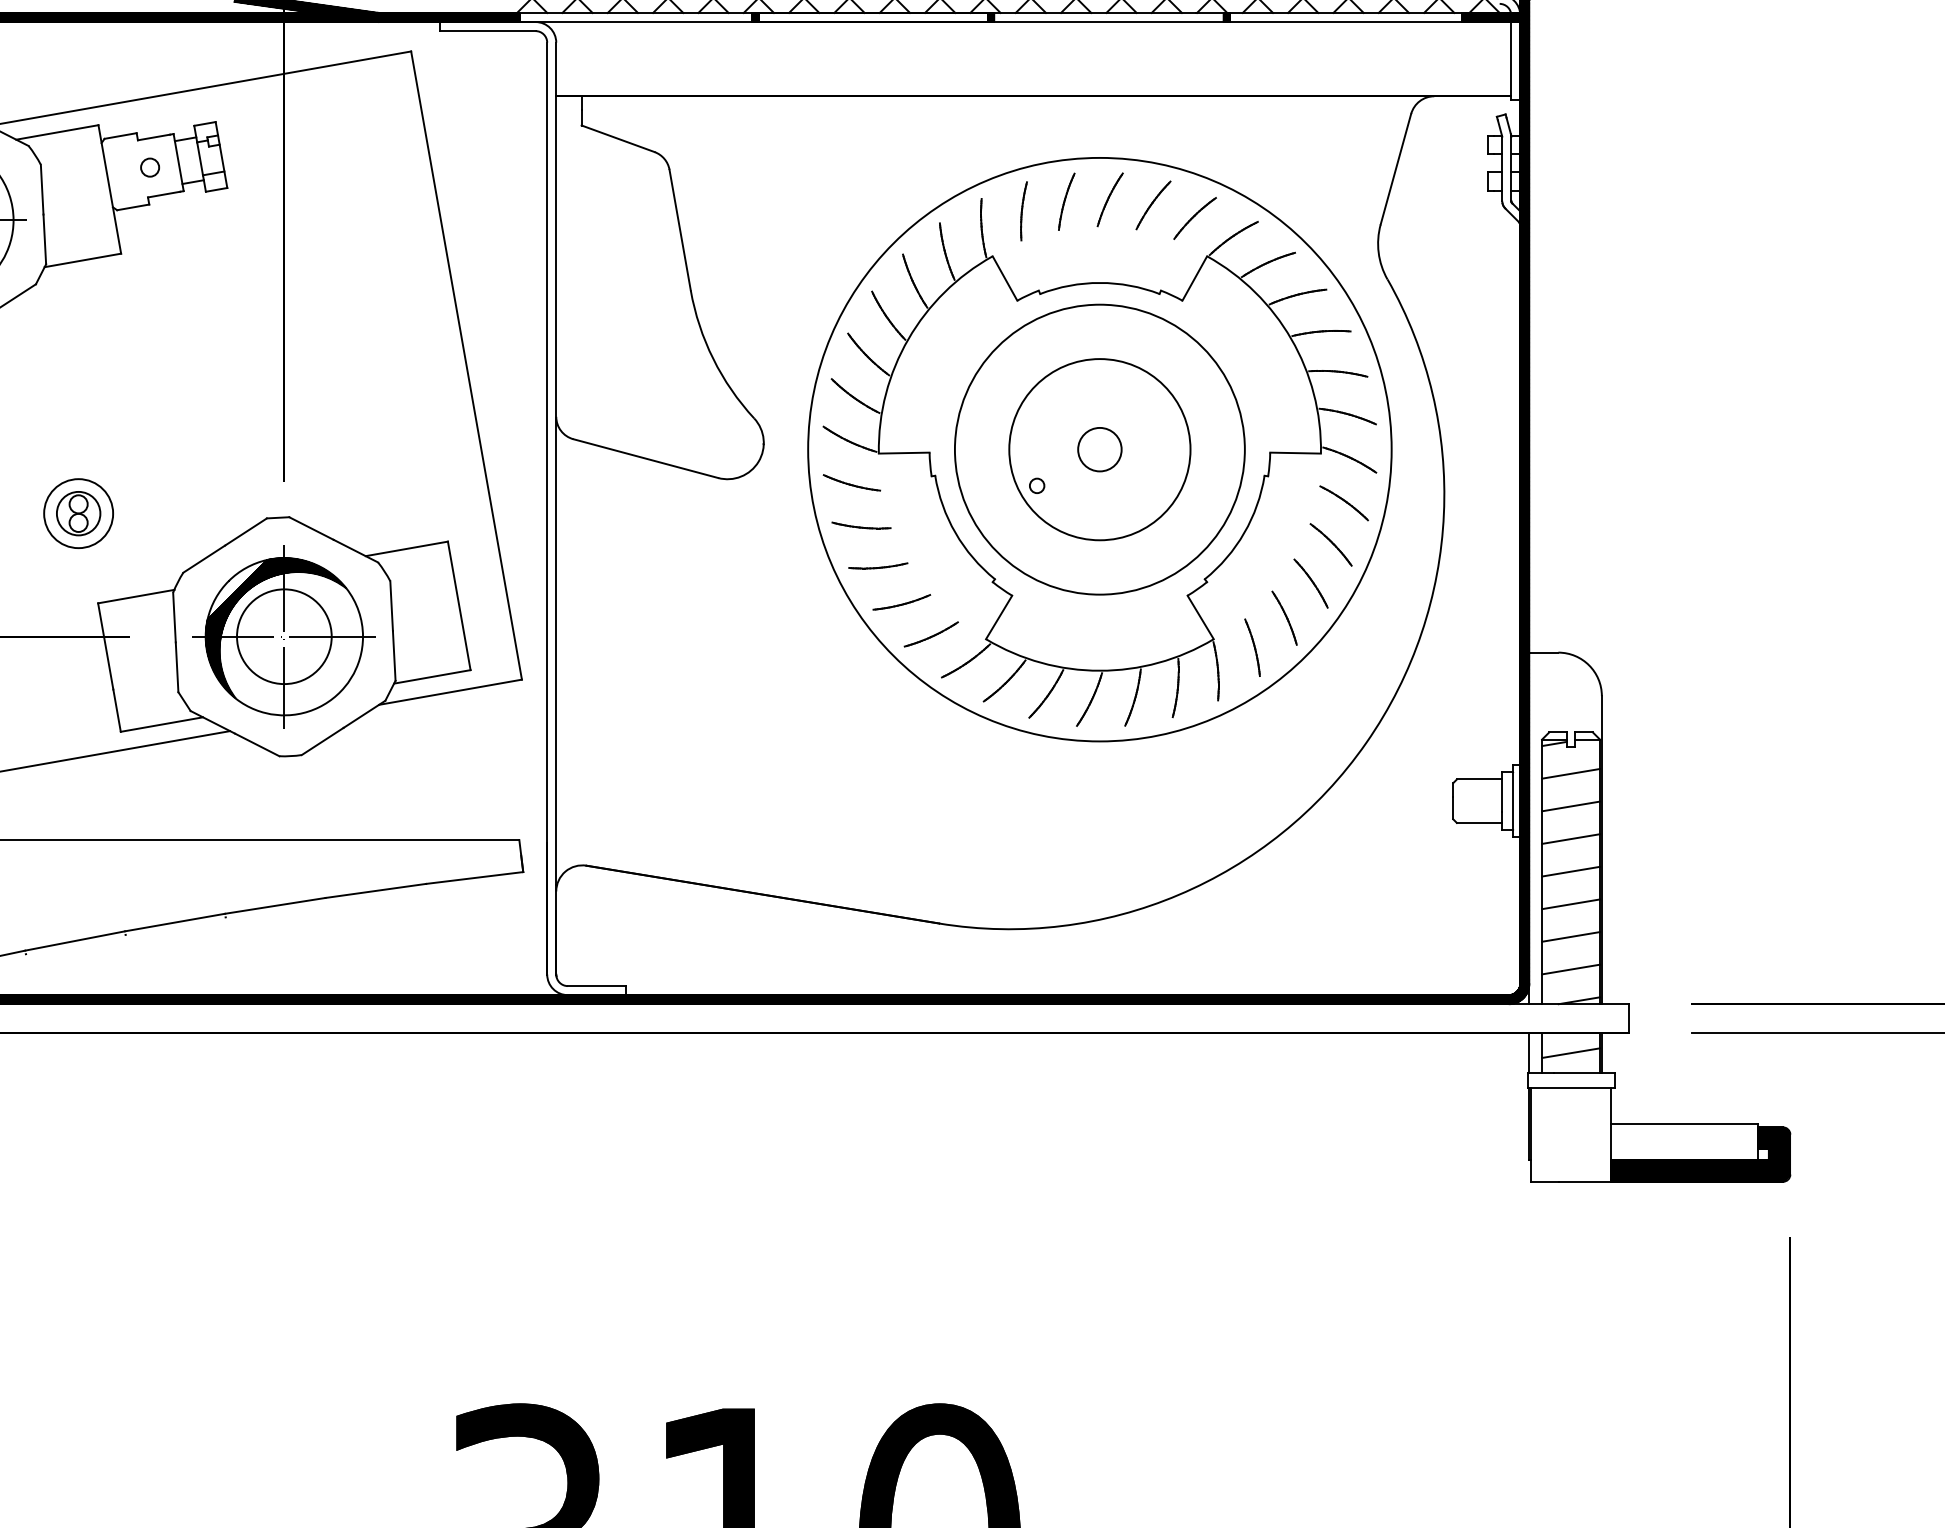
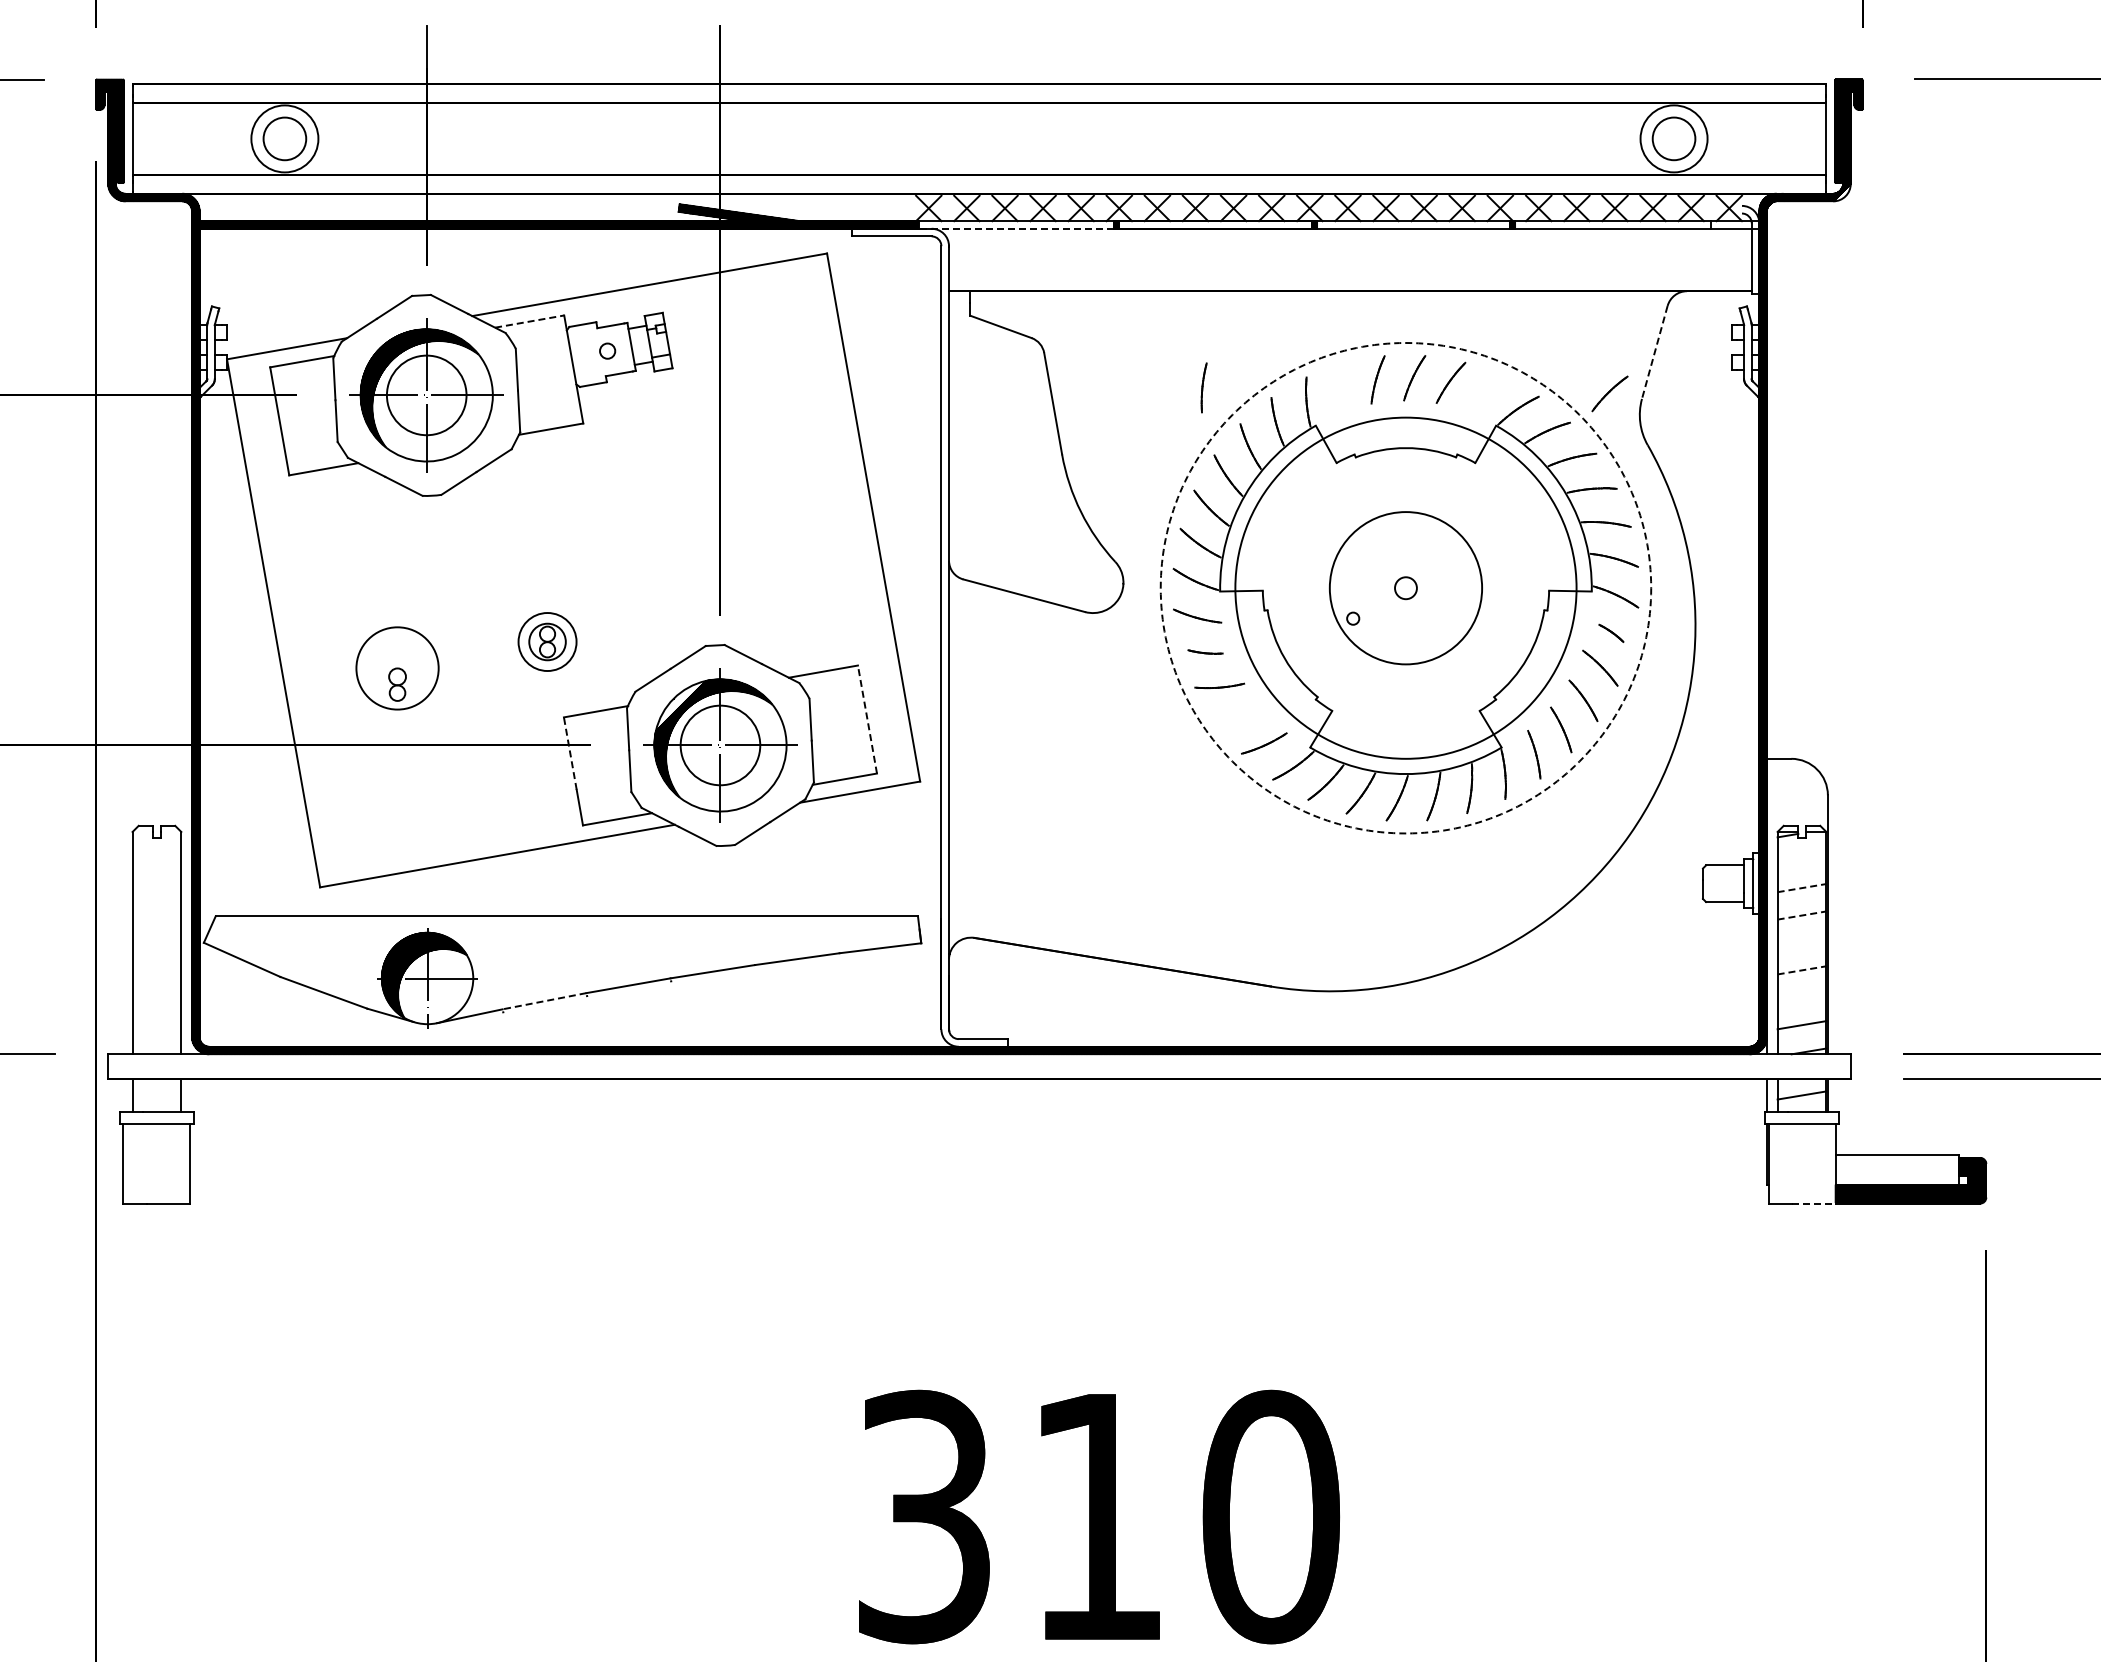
hatch: (1490, 16) -> (1734, 224), removed
line: (636, 21) -> (1016, 228), solid -> dashed
line: (58, 132) -> (530, 321), solid -> dashed
line: (1395, 169) -> (1654, 352), solid -> dashed
part: (1023, 210) -> (1203, 387), moved
part: (1194, 217) -> (1609, 393), moved
circle: (1099, 448) -> (1405, 587), size x0.6
circle: (1099, 449) -> (1405, 588), size x1.4
circle: (1099, 449) -> (1405, 588), solid -> dashed
part: (1344, 503) -> (1611, 633), size x0.6
part: (861, 524) -> (1205, 651), size x0.7
part: (901, 602) -> (1239, 716), removed
line: (459, 605) -> (867, 719), solid -> dashed
line: (105, 646) -> (570, 753), solid -> dashed
line: (1570, 773) -> (1801, 860), removed
line: (1571, 806) -> (1802, 888), solid -> dashed
line: (1571, 839) -> (1802, 915), solid -> dashed
line: (1570, 871) -> (1801, 942), removed
line: (1571, 904) -> (1802, 970), solid -> dashed
line: (1570, 936) -> (1801, 997), removed
line: (75, 941) -> (544, 1001), solid -> dashed
line: (1584, 1181) -> (1813, 1203), solid -> dashed

